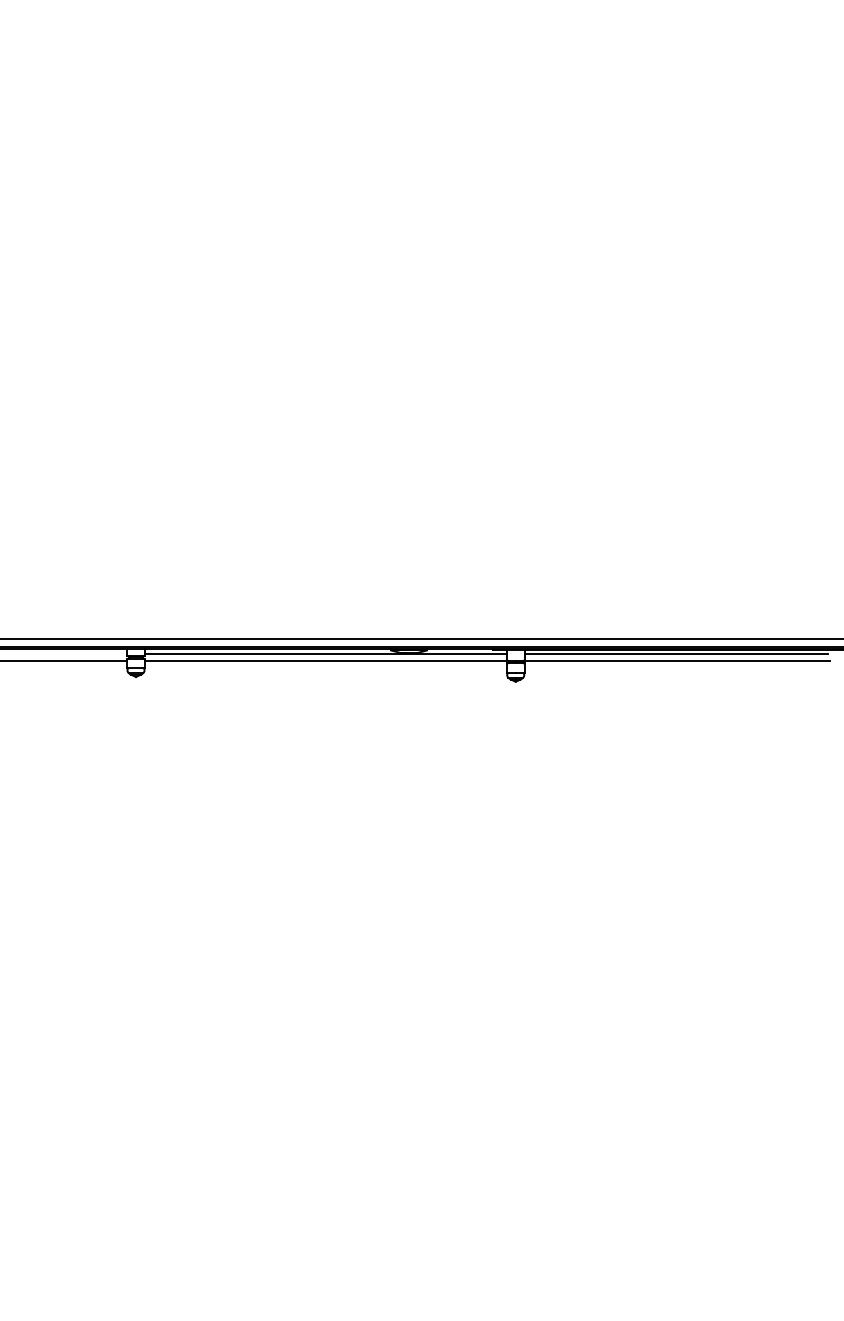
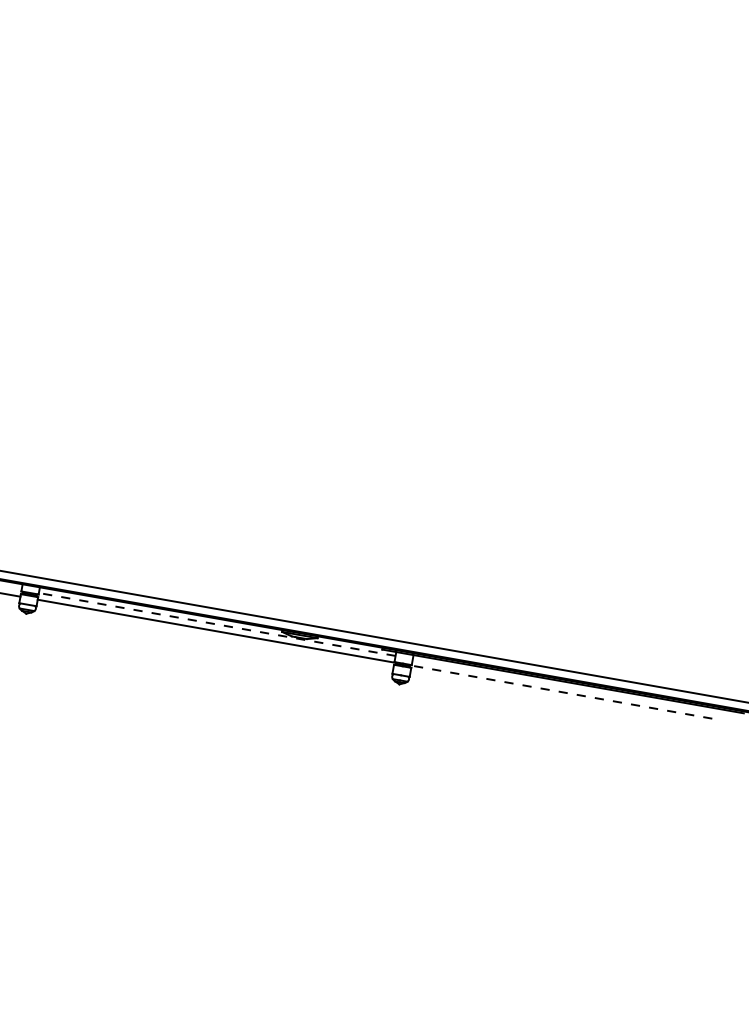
line: (325, 654) -> (216, 624), solid -> dashed
line: (676, 654) -> (562, 685), removed
line: (675, 661) -> (560, 692), solid -> dashed

